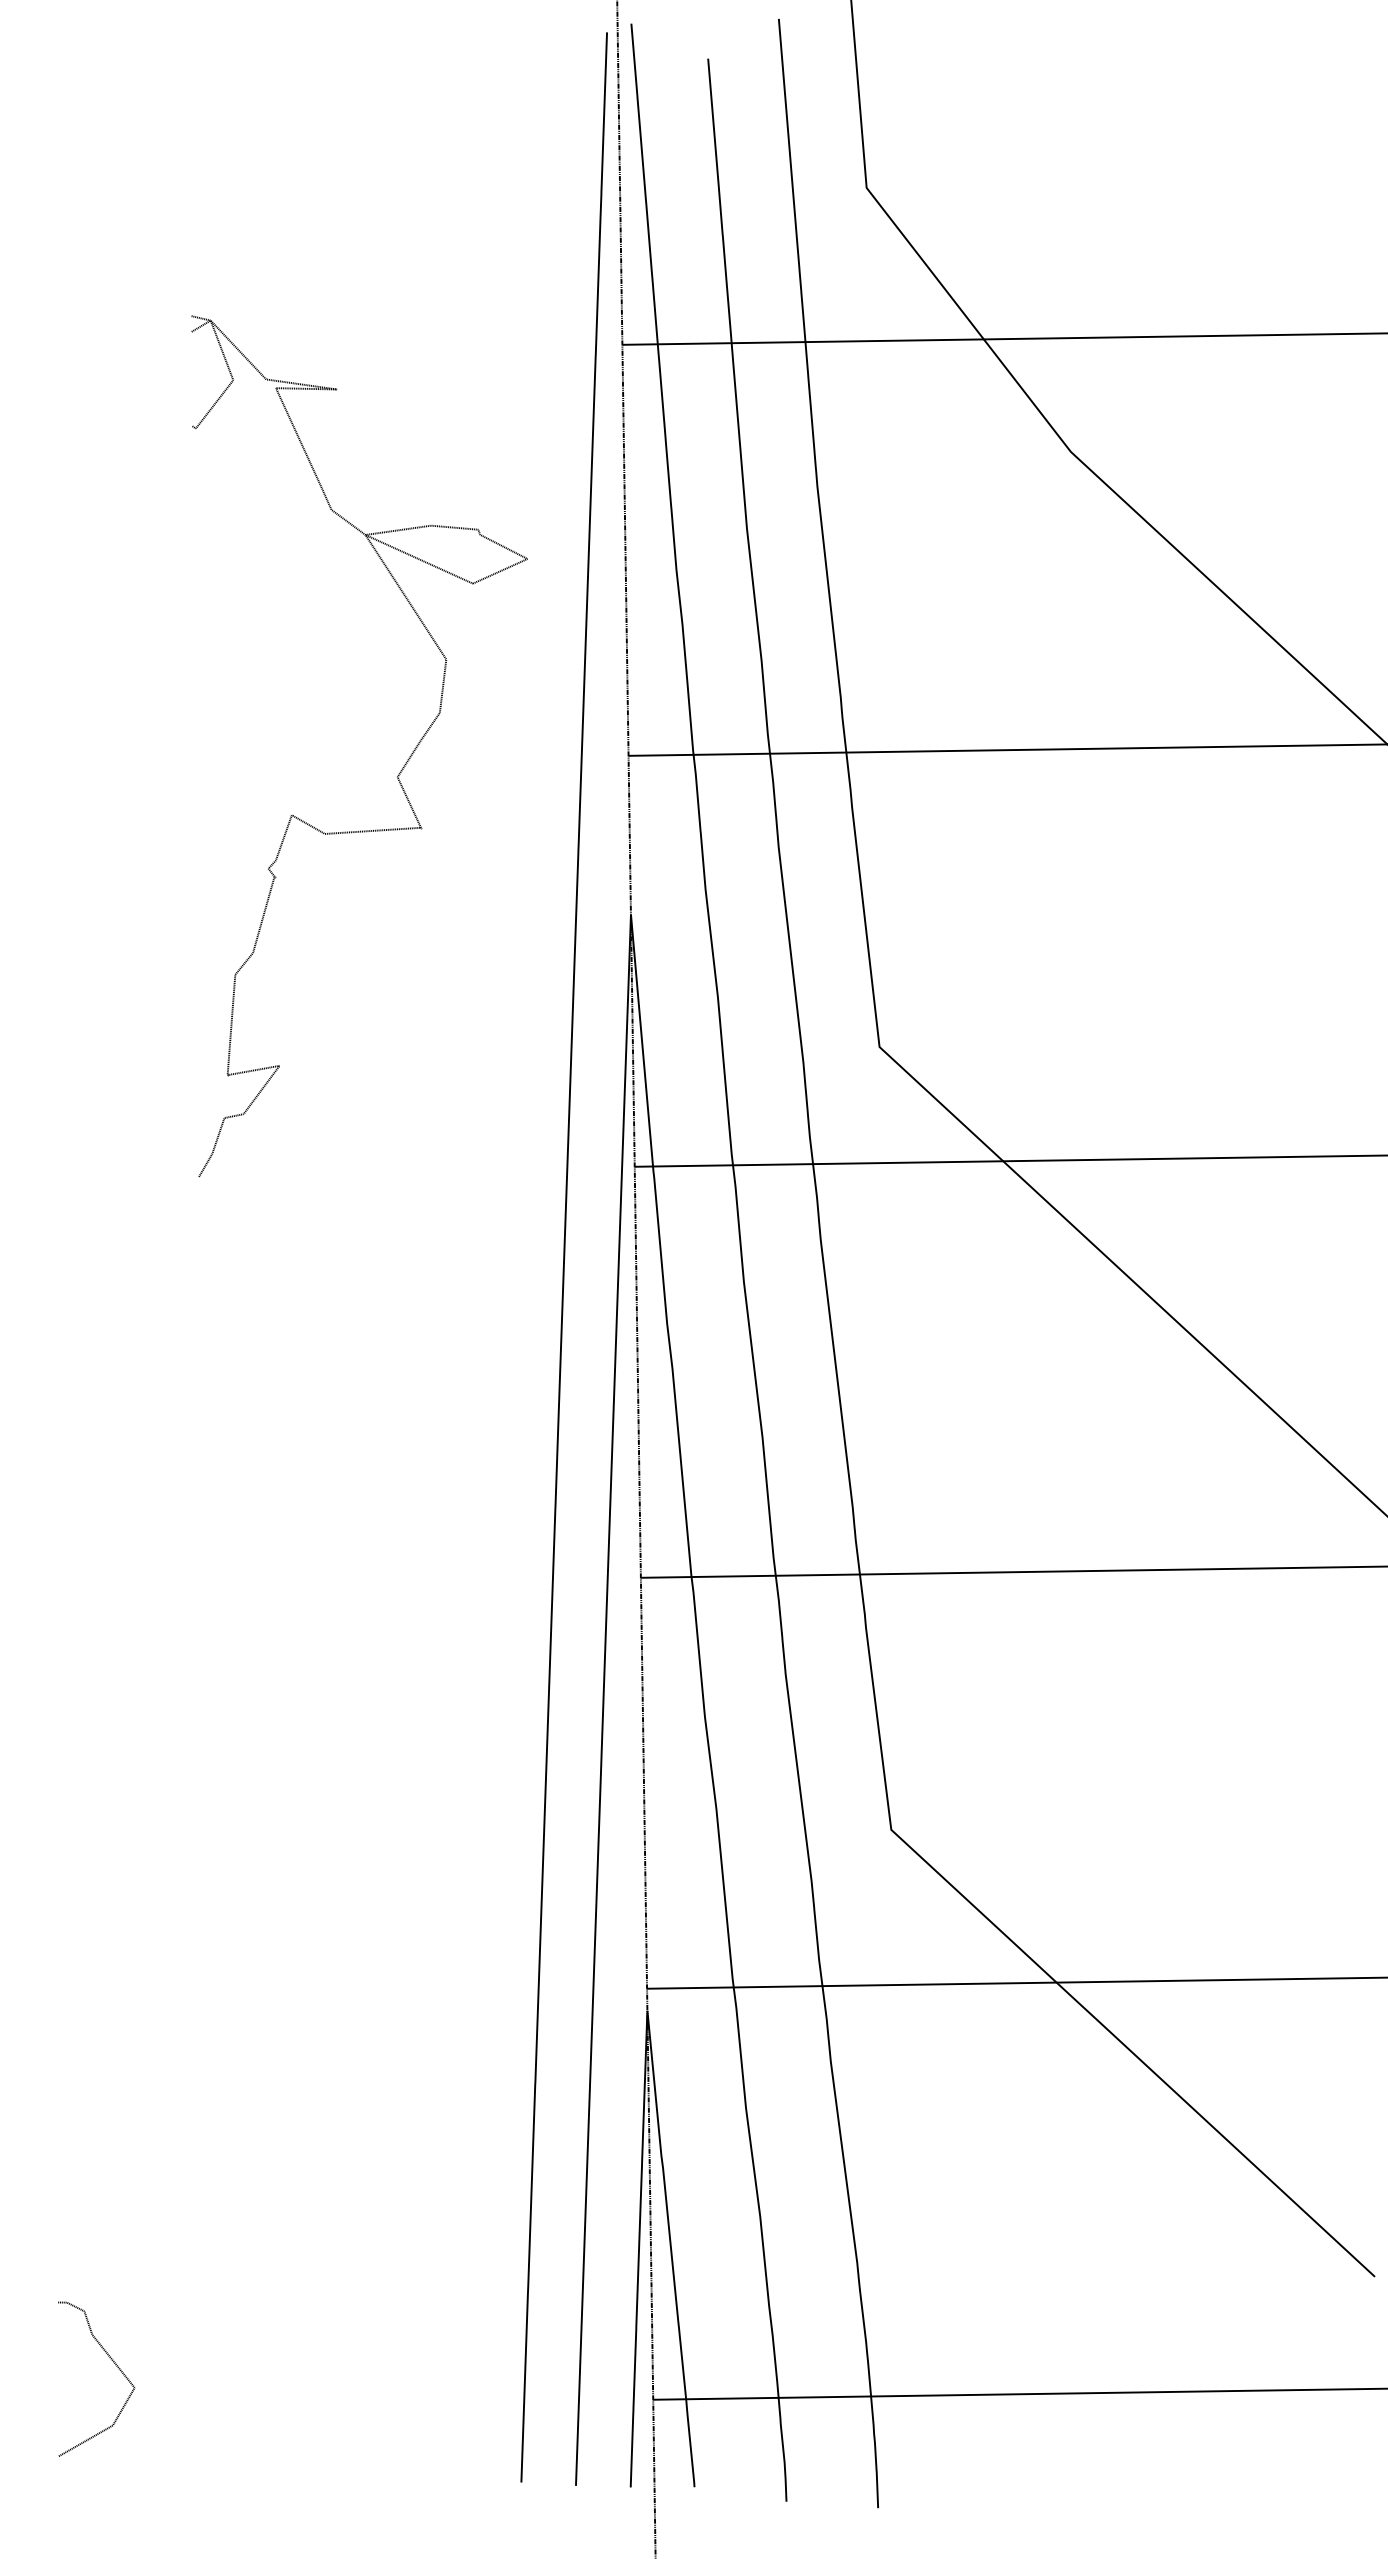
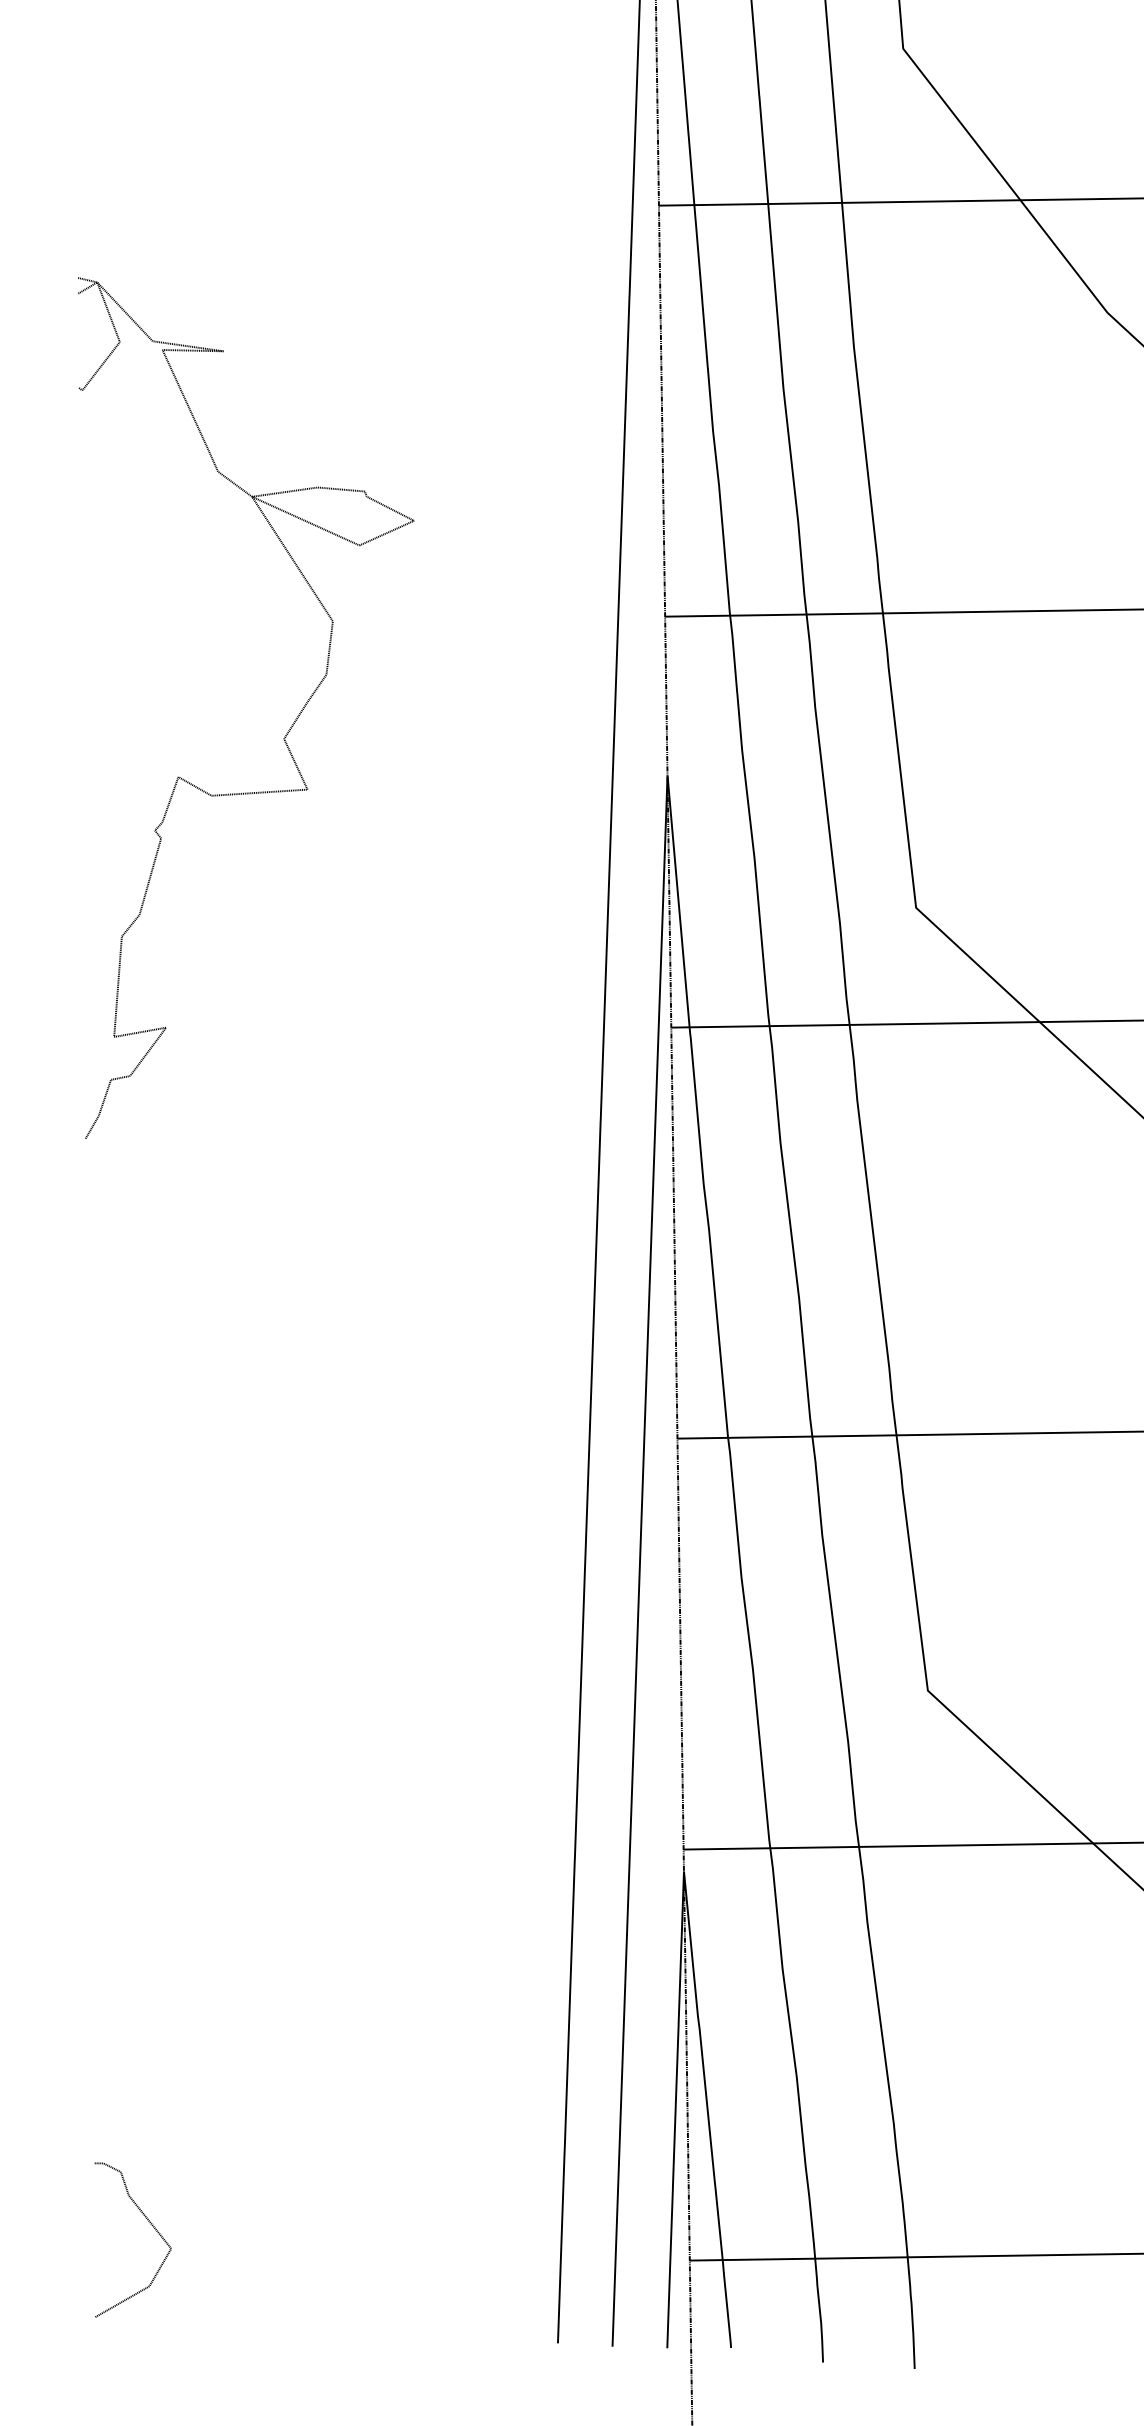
part: (398, 773) -> (285, 735), moved

